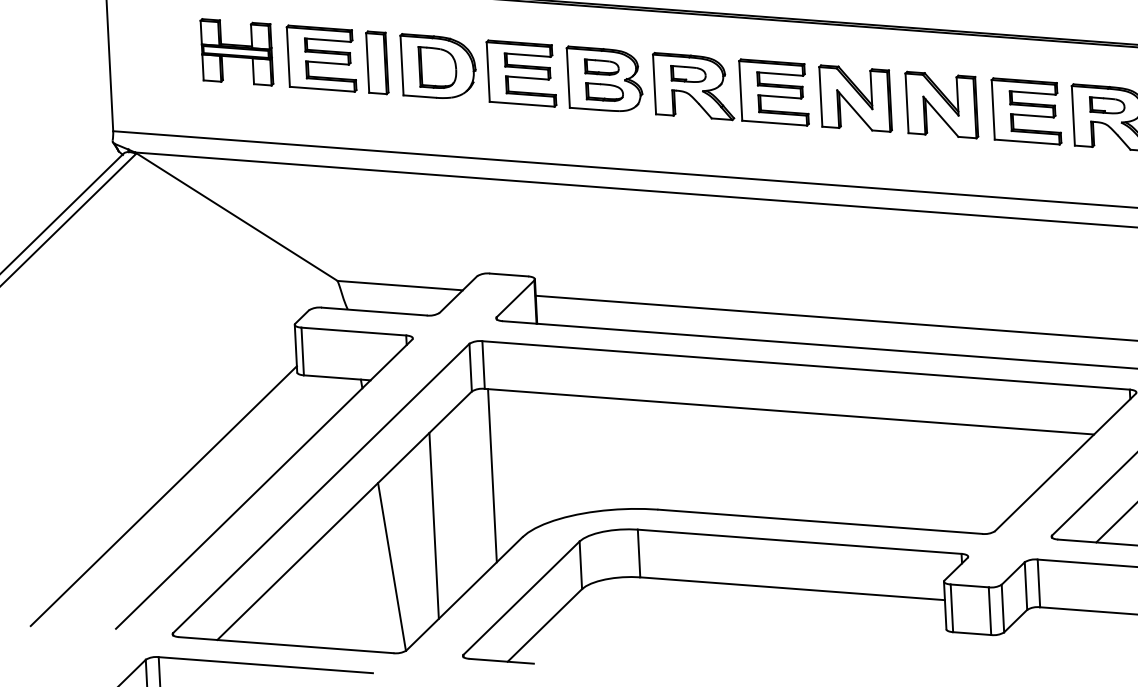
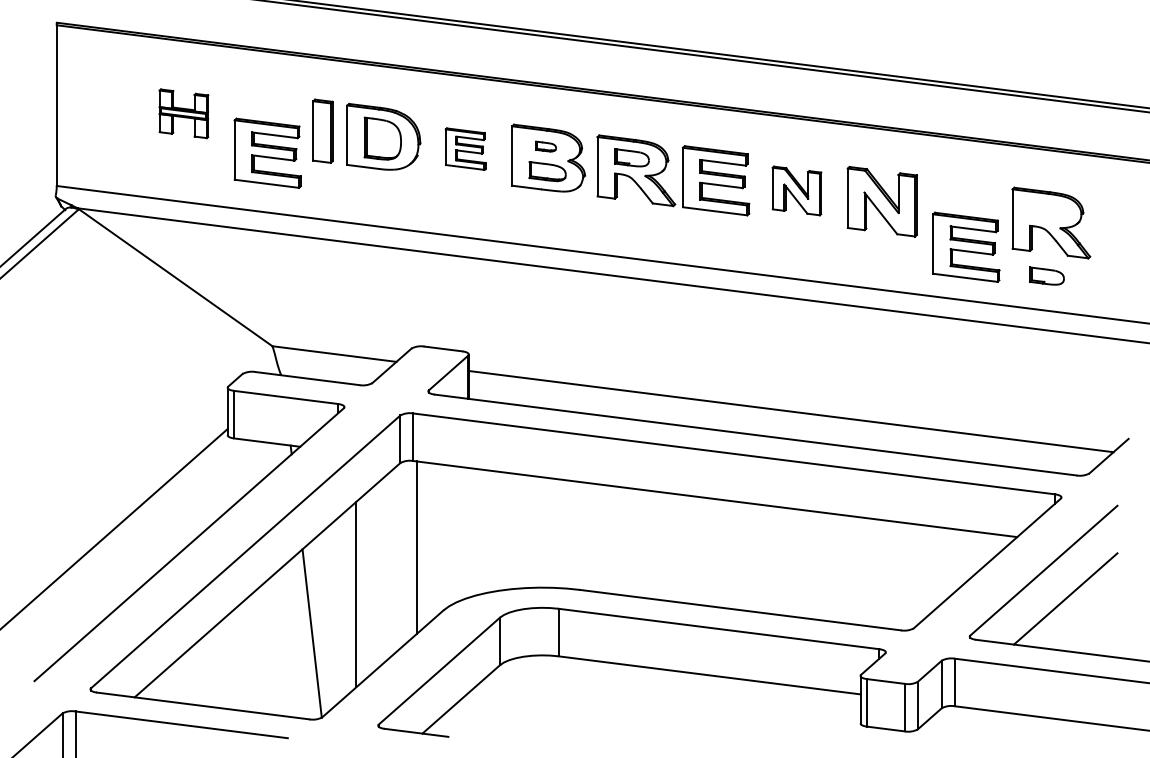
part: (236, 52) -> (183, 113), size x0.7
part: (321, 57) -> (267, 152), moved
part: (601, 66) -> (545, 146), size x0.6
part: (521, 72) -> (465, 148), size x0.6
part: (855, 98) -> (796, 190), size x0.7
part: (1106, 104) -> (1046, 275), moved
part: (1026, 110) -> (966, 246), moved

